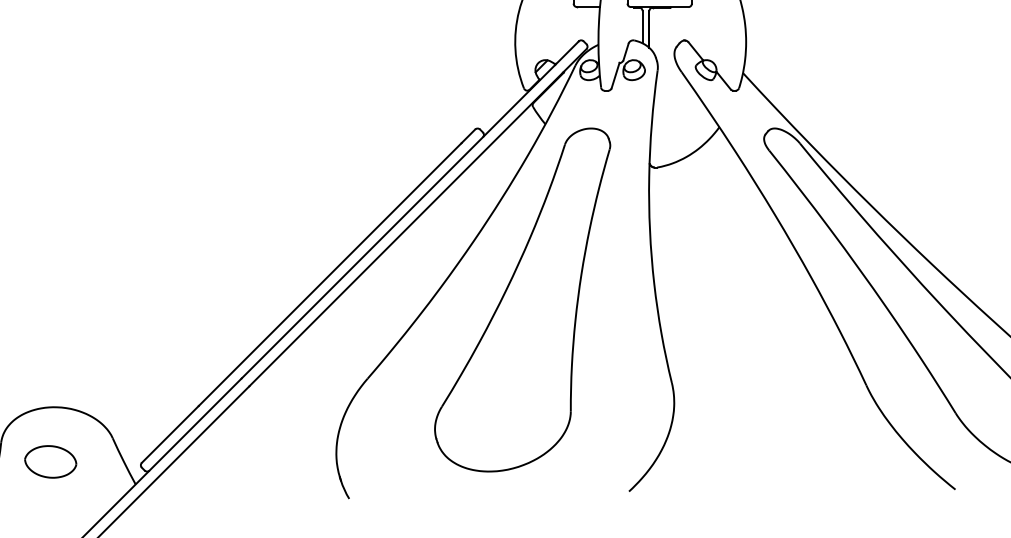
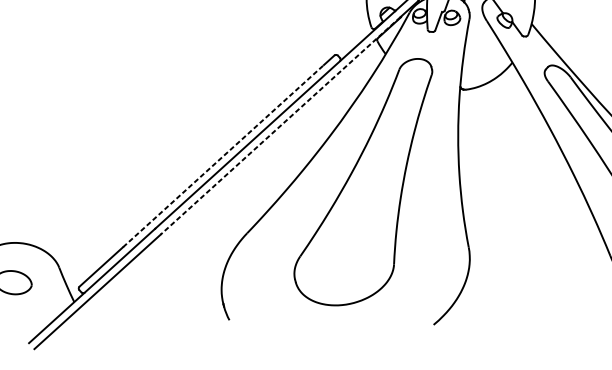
line: (406, 229) -> (280, 125), solid -> dashed
line: (330, 274) -> (223, 156), solid -> dashed

